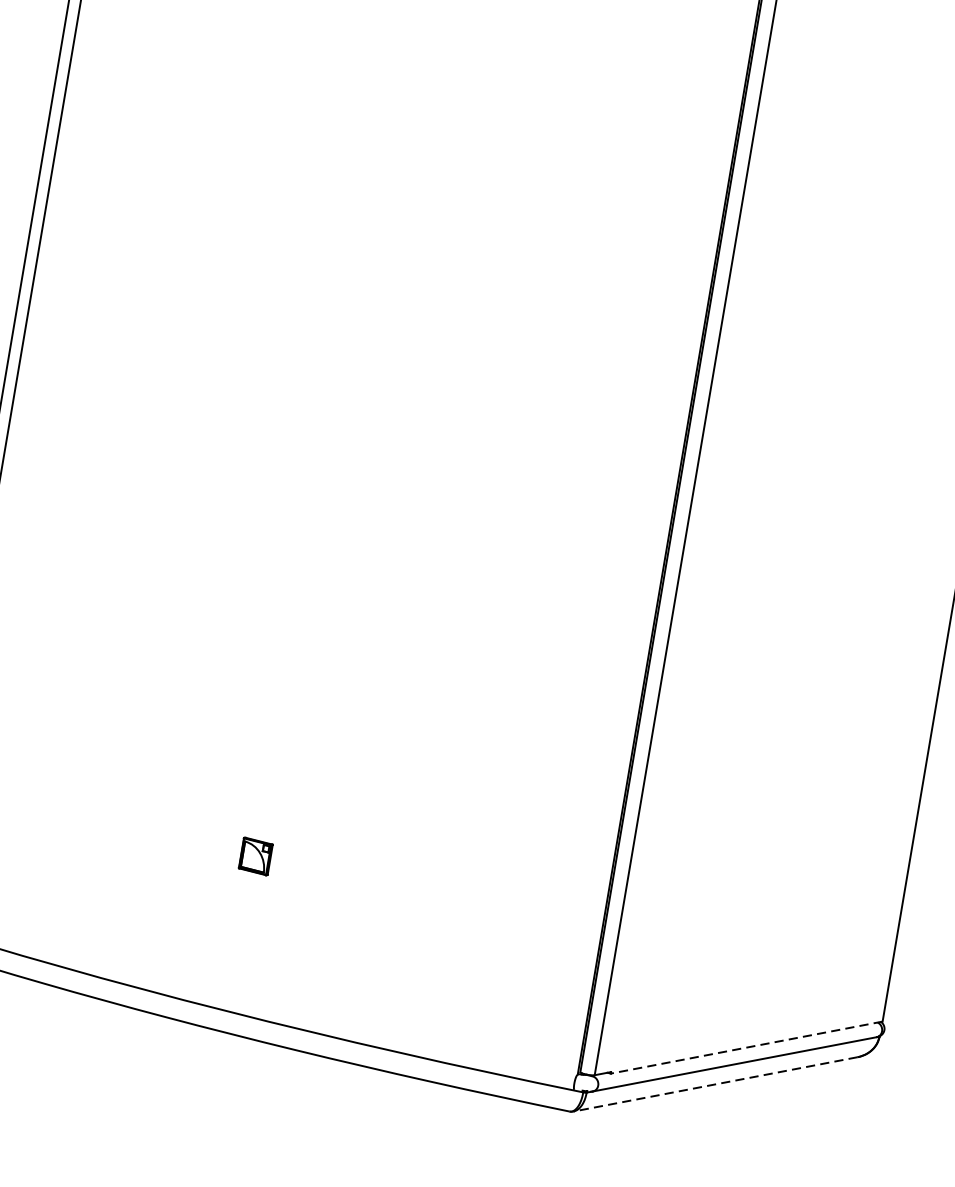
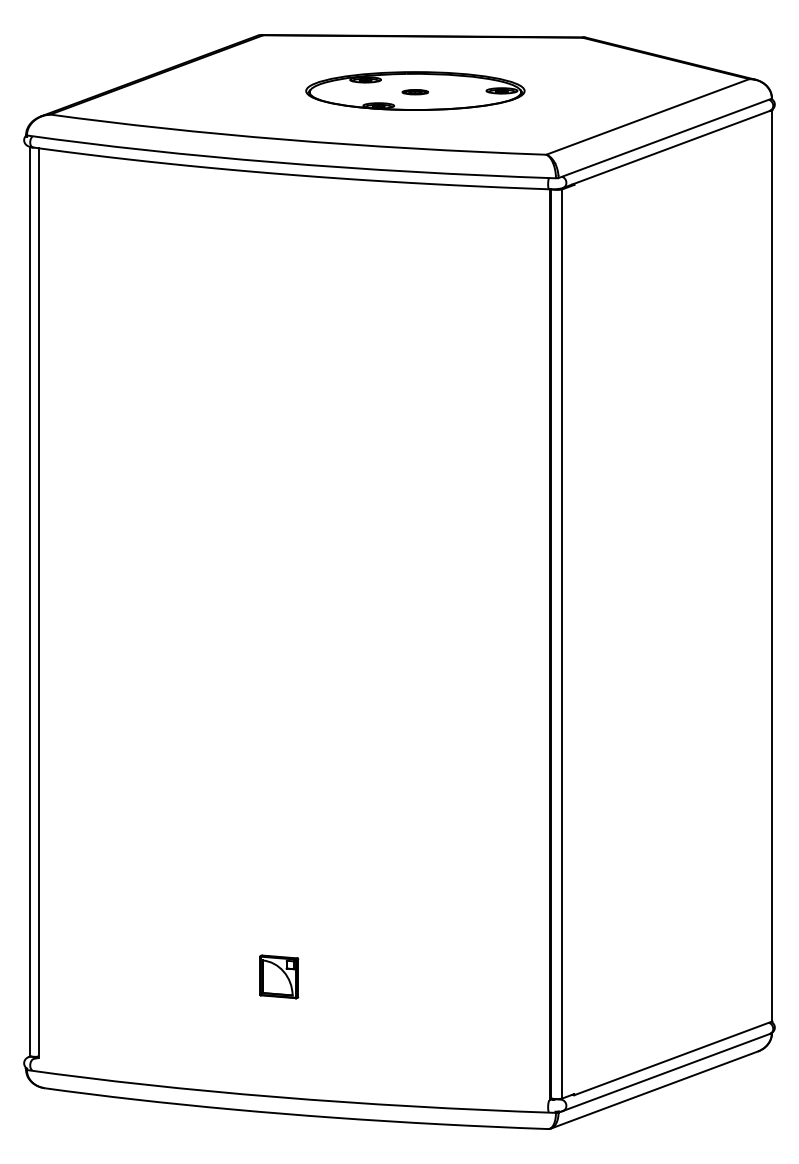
part: (256, 855) -> (279, 976), size x1.67
line: (746, 1047) -> (673, 1058), dashed -> solid
line: (715, 1085) -> (654, 1090), dashed -> solid

